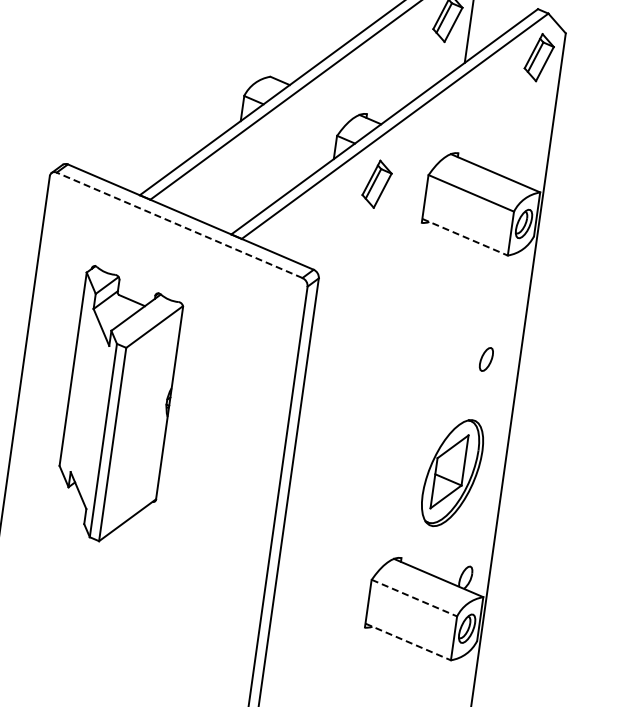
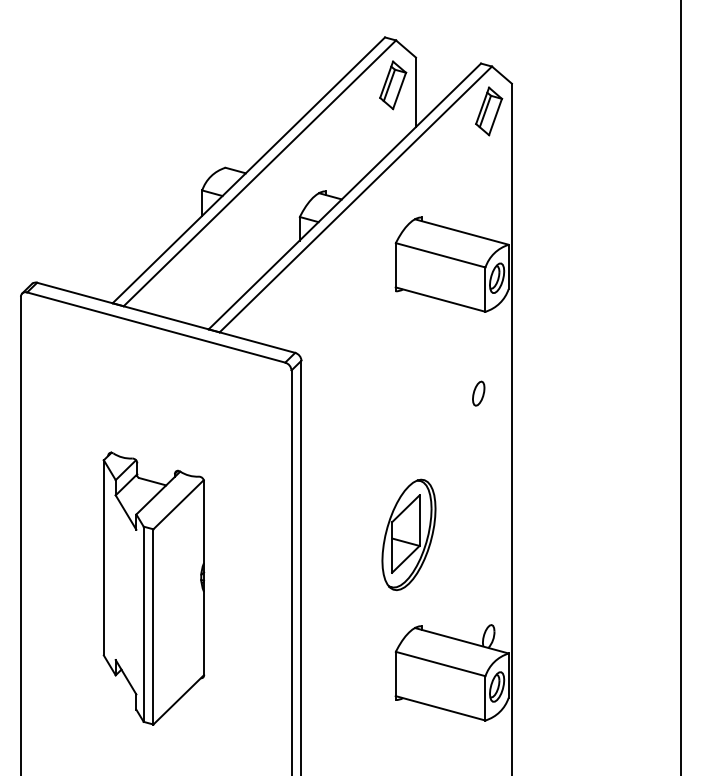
part: (377, 184) -> (346, 259), removed
line: (179, 225) -> (156, 327), dashed -> solid
line: (465, 237) -> (440, 299), dashed -> solid
part: (486, 359) -> (478, 393), moved
part: (118, 406) -> (153, 588), moved
part: (452, 472) -> (408, 534), moved
line: (415, 598) -> (441, 664), dashed -> solid
line: (408, 642) -> (440, 708), dashed -> solid

